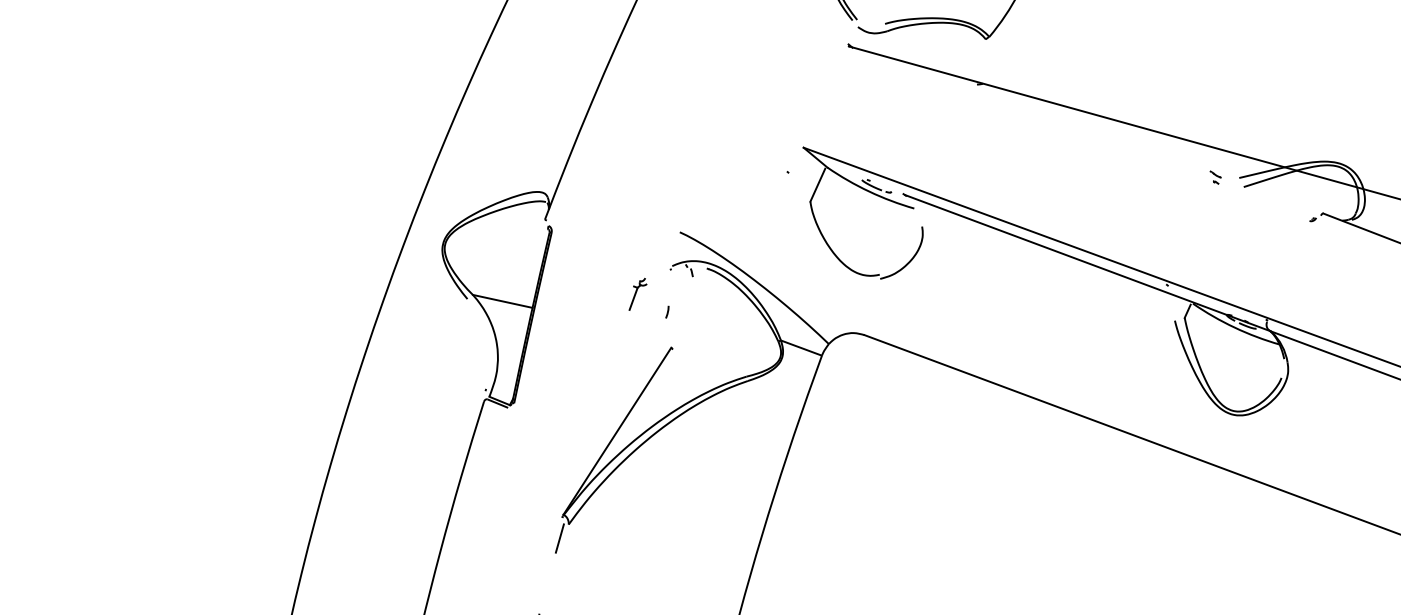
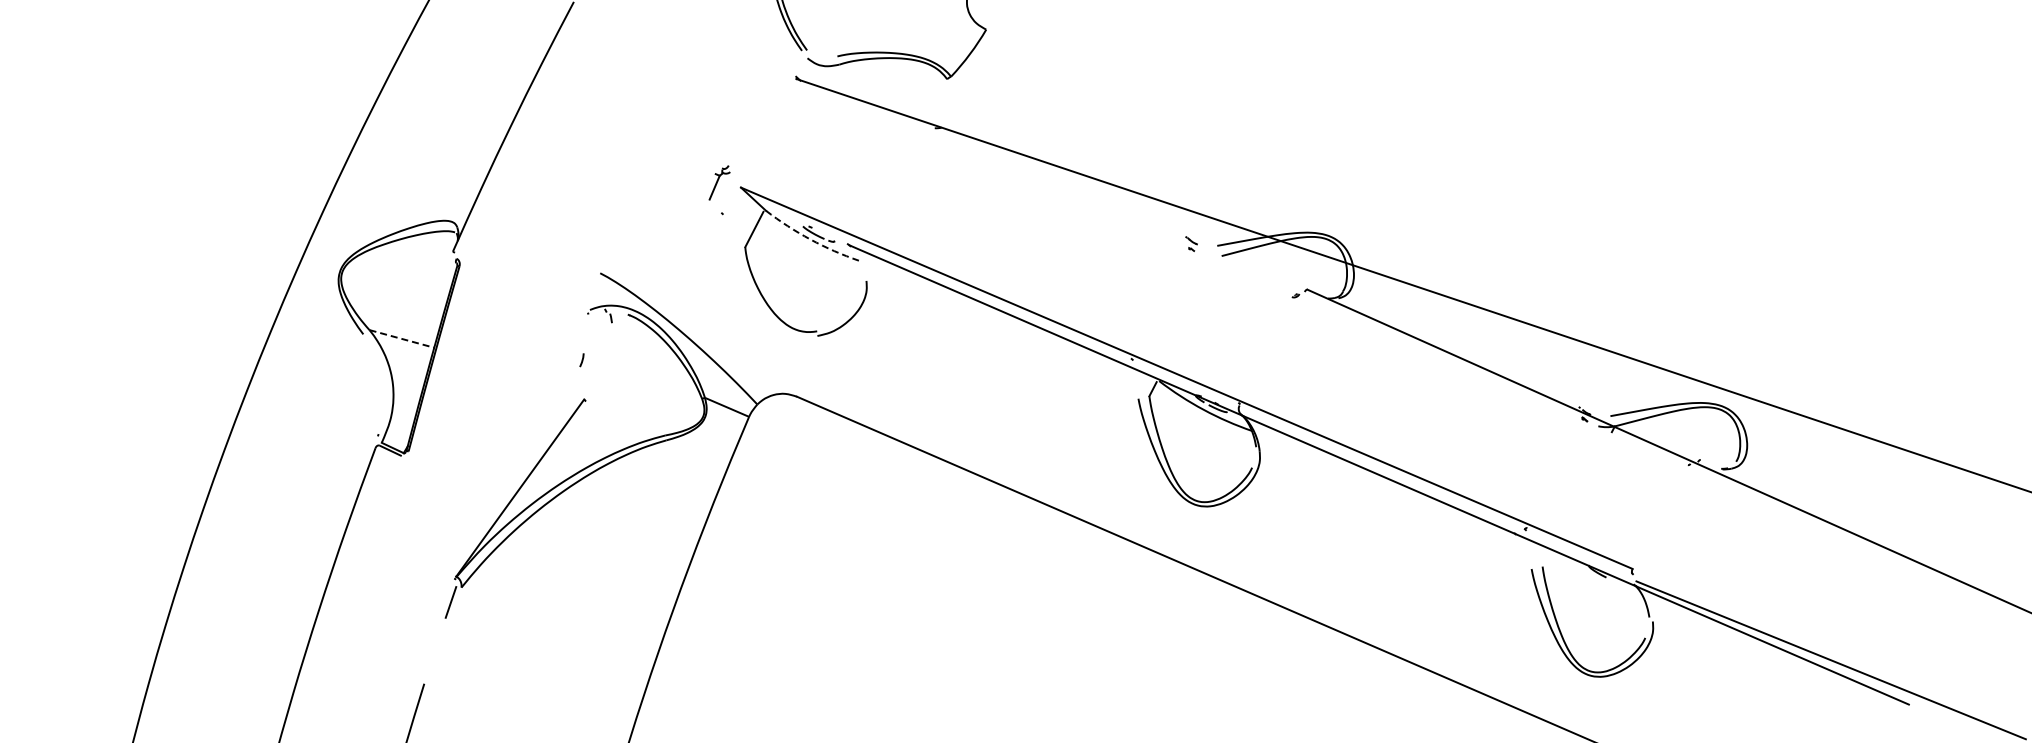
arc: (869, 191) -> (810, 239), solid -> dashed
part: (637, 293) -> (719, 182), moved
line: (502, 301) -> (401, 338), solid -> dashed

